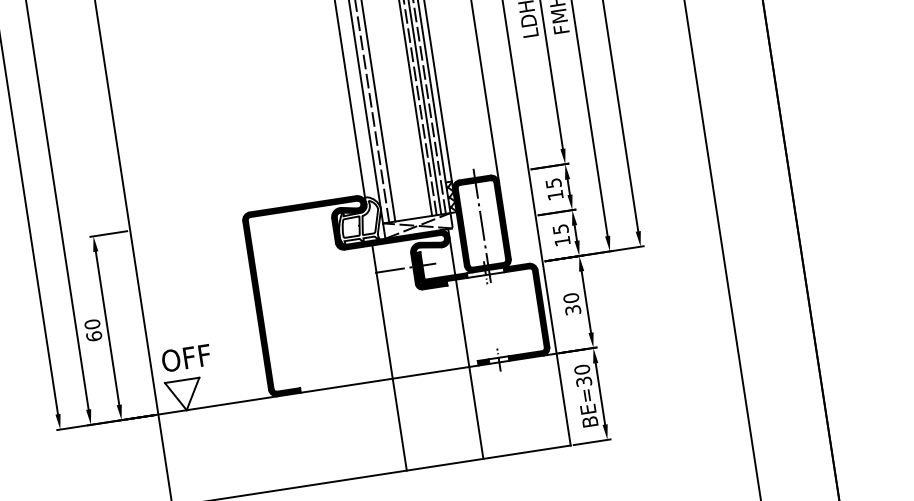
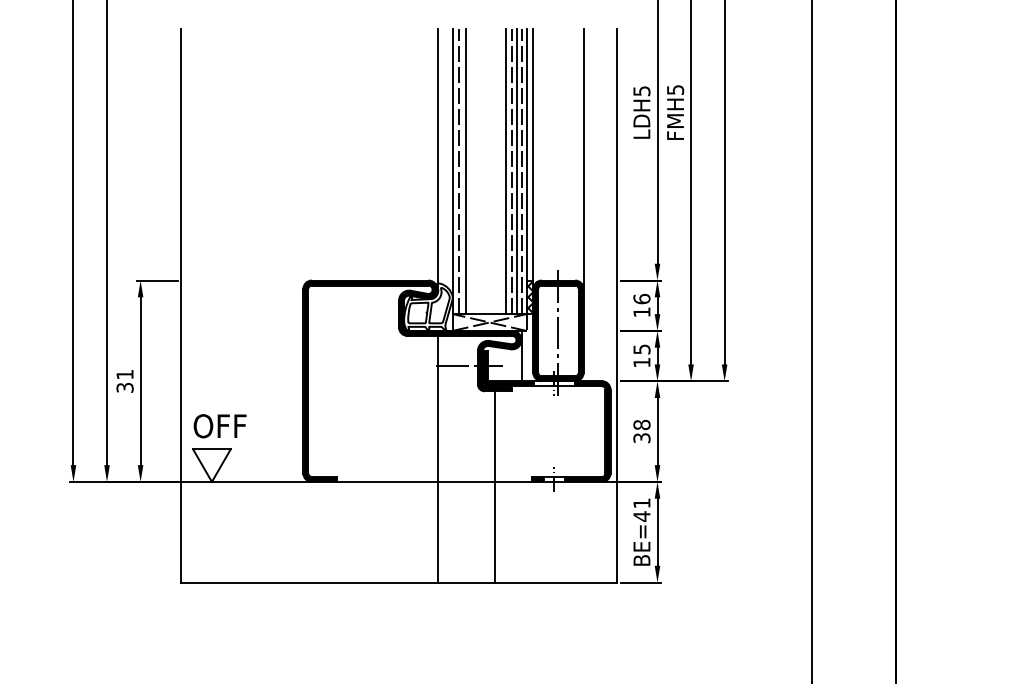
text: (553, 182) -> (641, 298), 15 -> 16
text: (570, 297) -> (641, 424), 30 -> 38
text: (92, 329) -> (124, 380), 60 -> 31
line: (469, 369) -> (494, 484), moved
text: (582, 376) -> (641, 510), BE=30 -> BE=41

